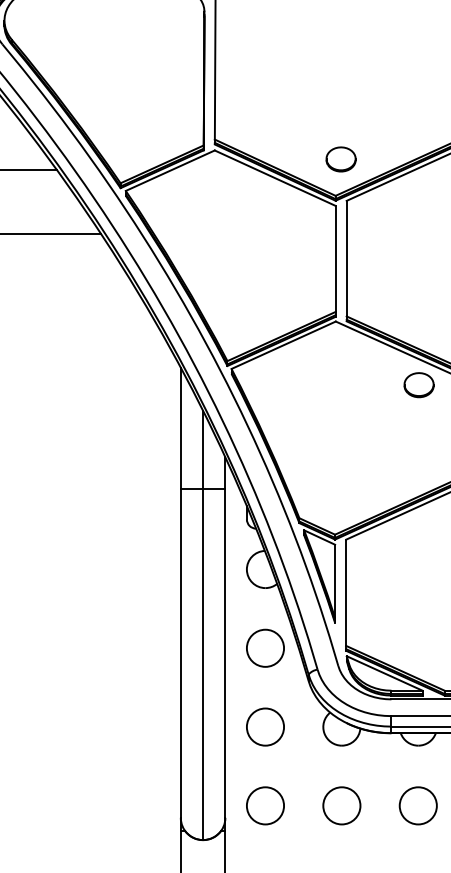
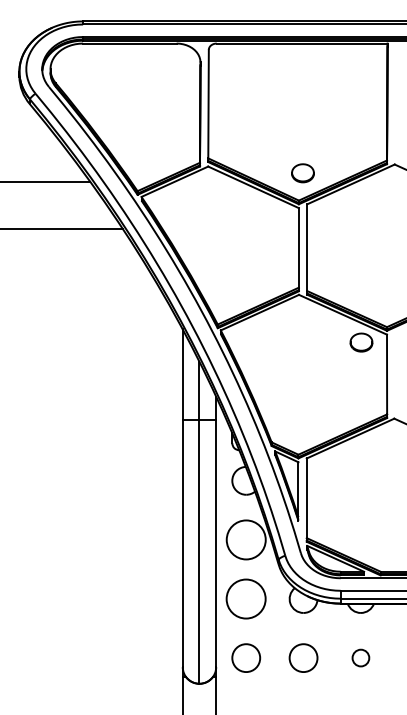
circle: (265, 647) -> (246, 539), size x1.4
circle: (265, 726) -> (246, 598), size x1.4
circle: (417, 805) -> (360, 657), size x0.6

